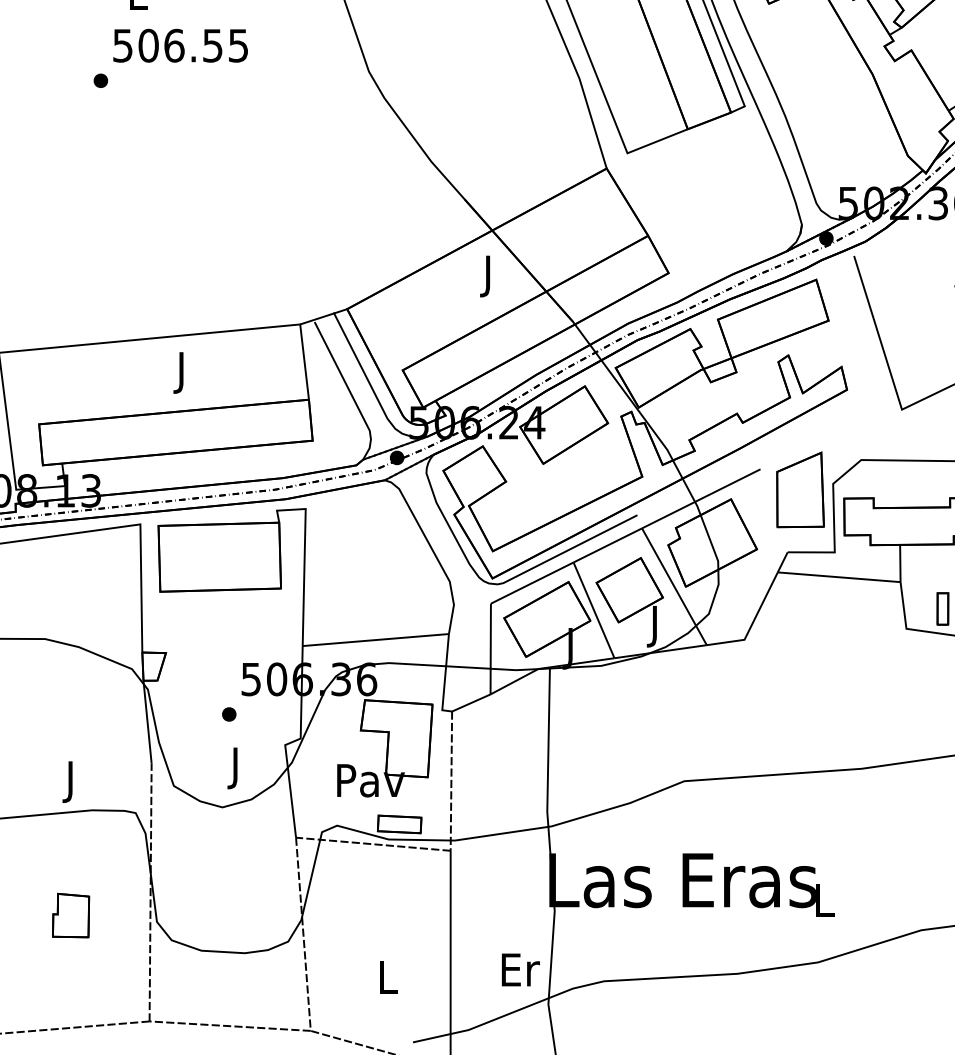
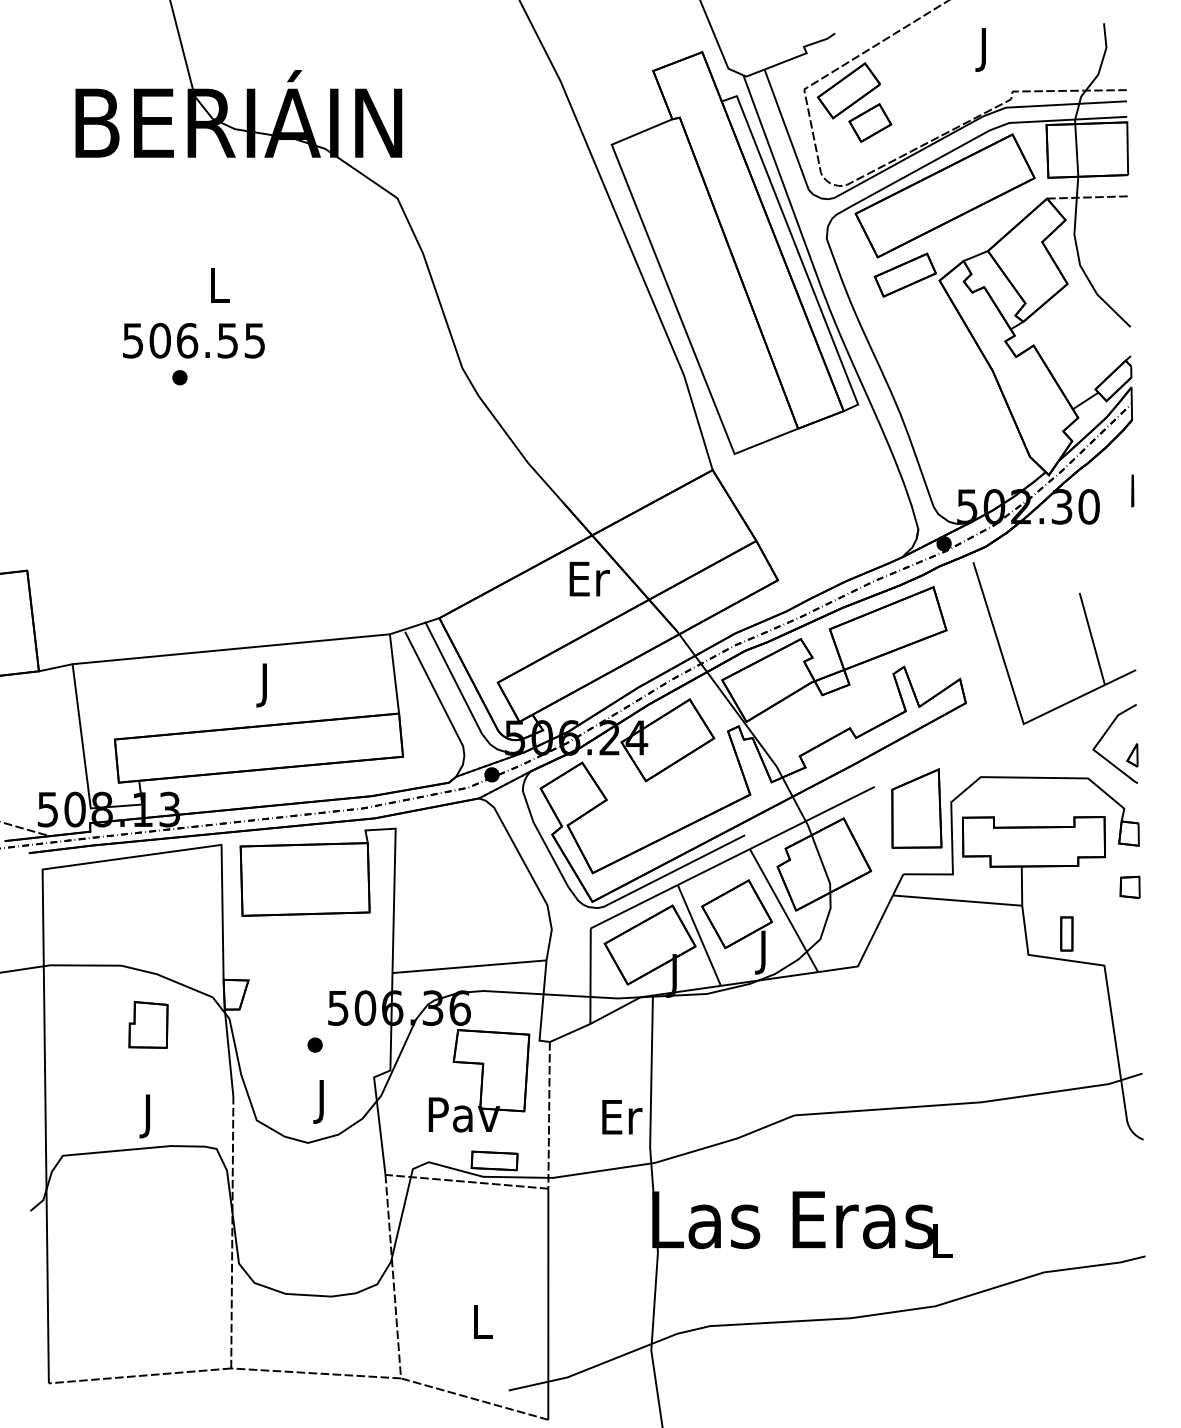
text: (180, 45) -> (193, 340), moved
text: (489, 276) -> (589, 583), J -> Er
part: (71, 915) -> (148, 1024), moved
text: (521, 970) -> (622, 1117), moved

